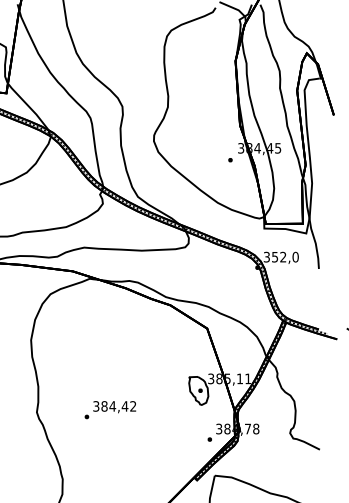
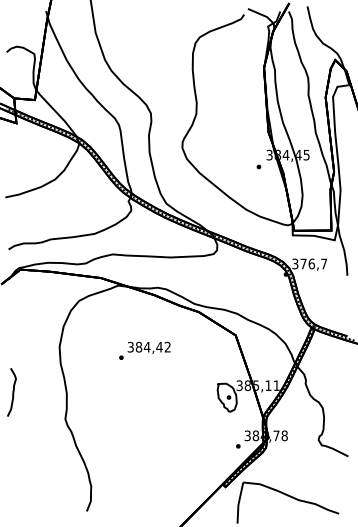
text: (285, 256) -> (313, 263), 352,0 -> 376,7
text: (110, 409) -> (144, 350), moved

